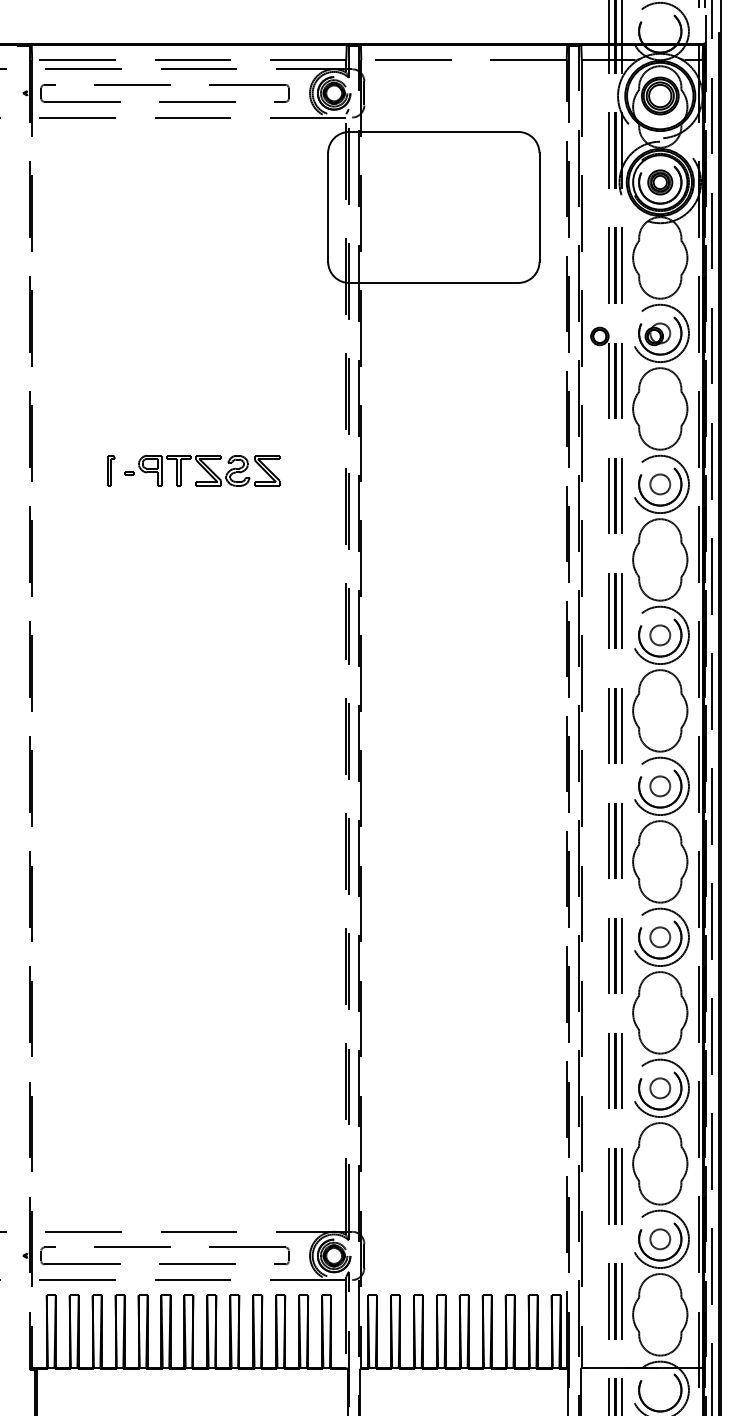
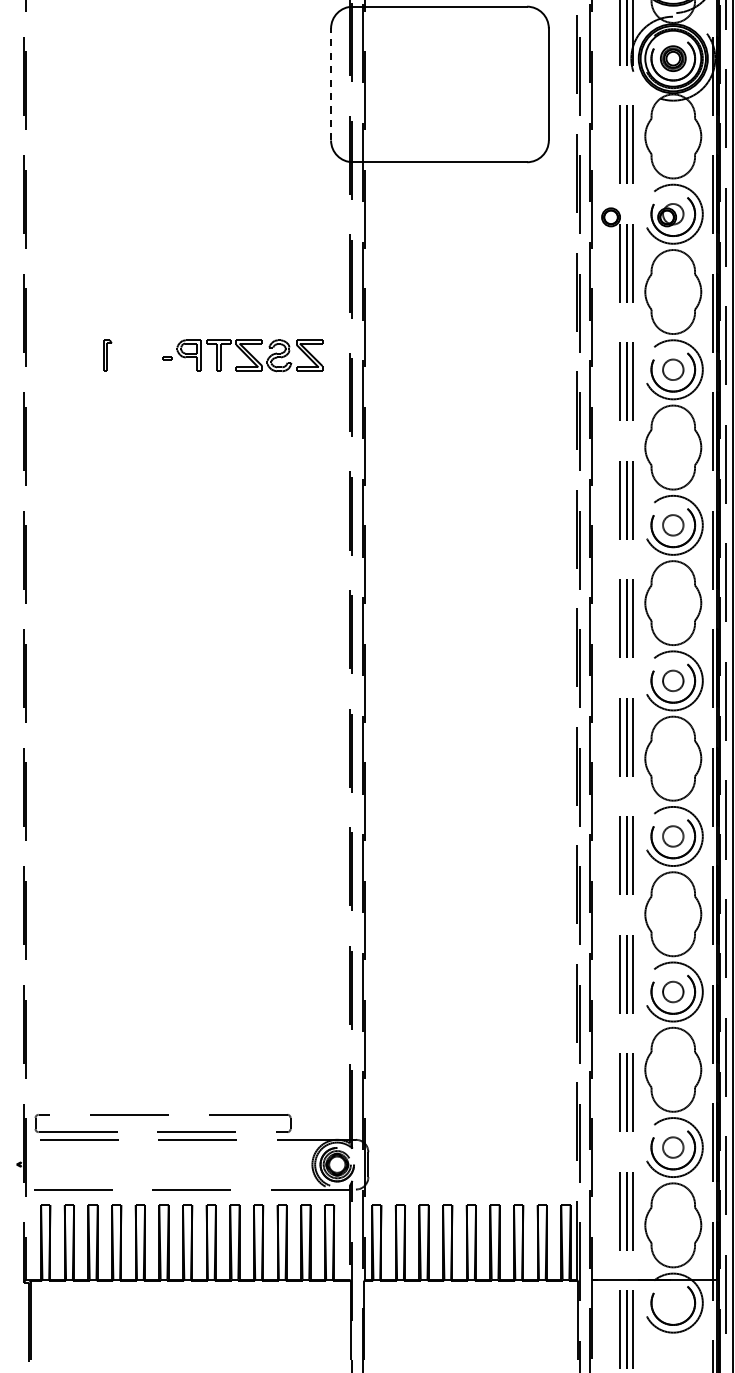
line: (328, 206) -> (331, 83), solid -> dashed
part: (202, 470) -> (242, 355), moved
part: (164, 1247) -> (162, 1114), moved

